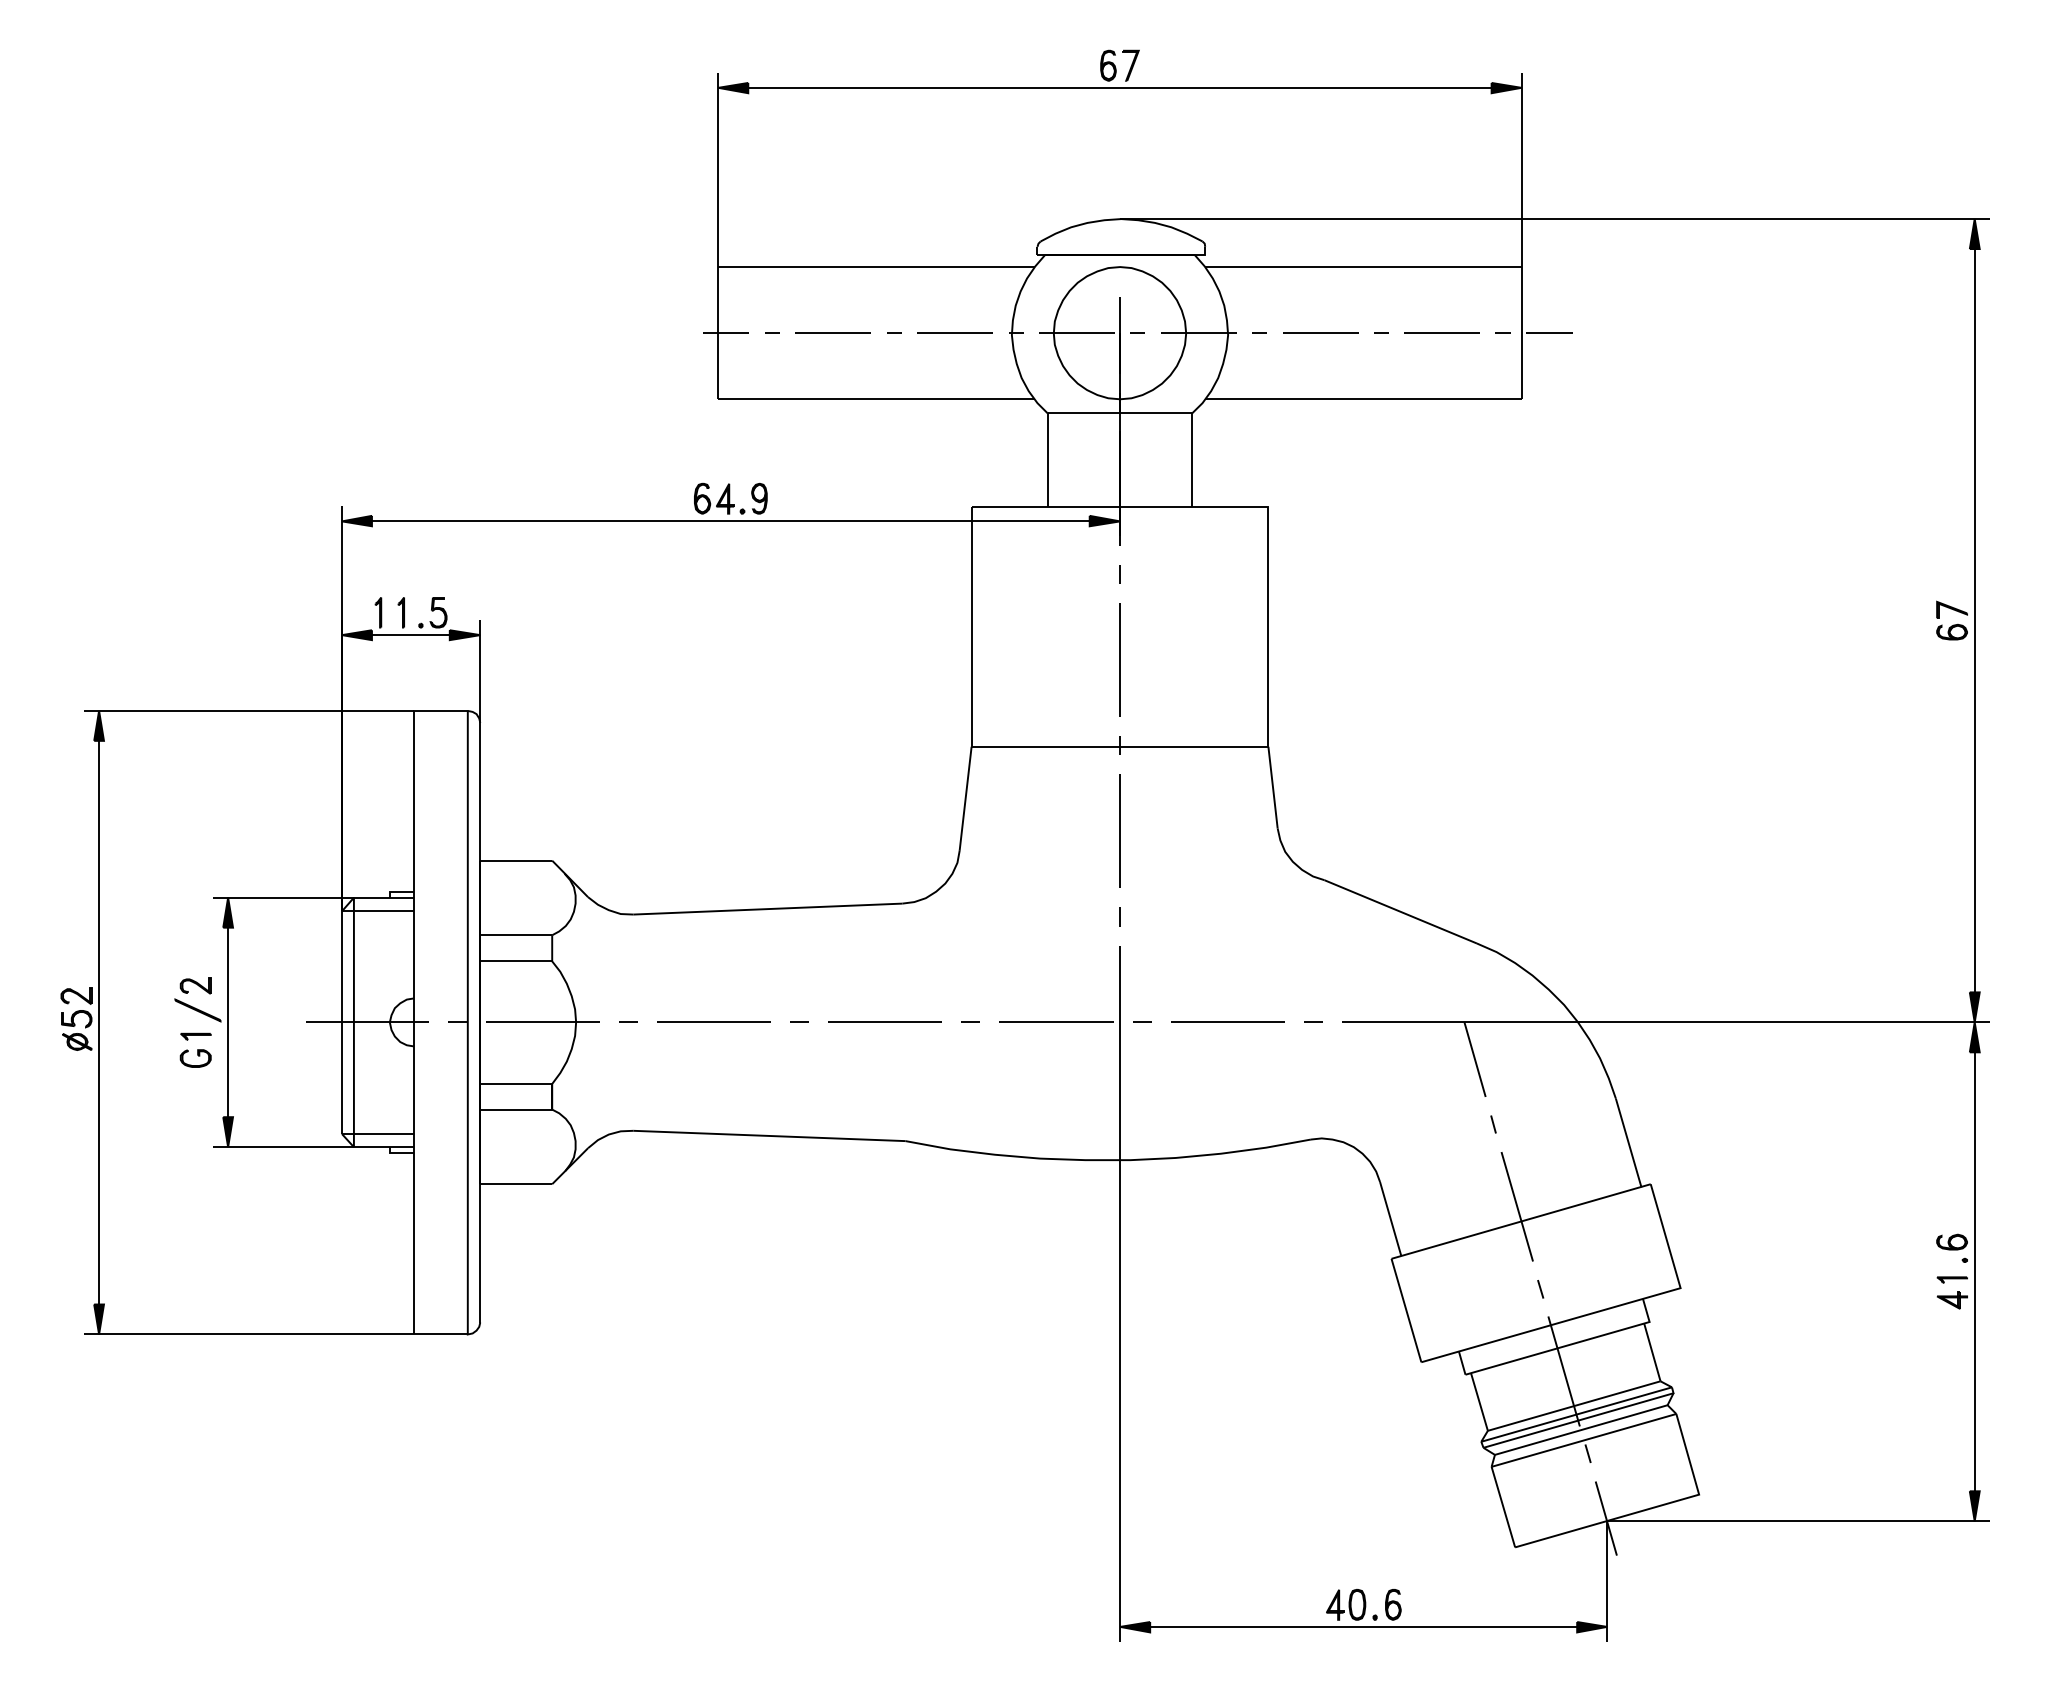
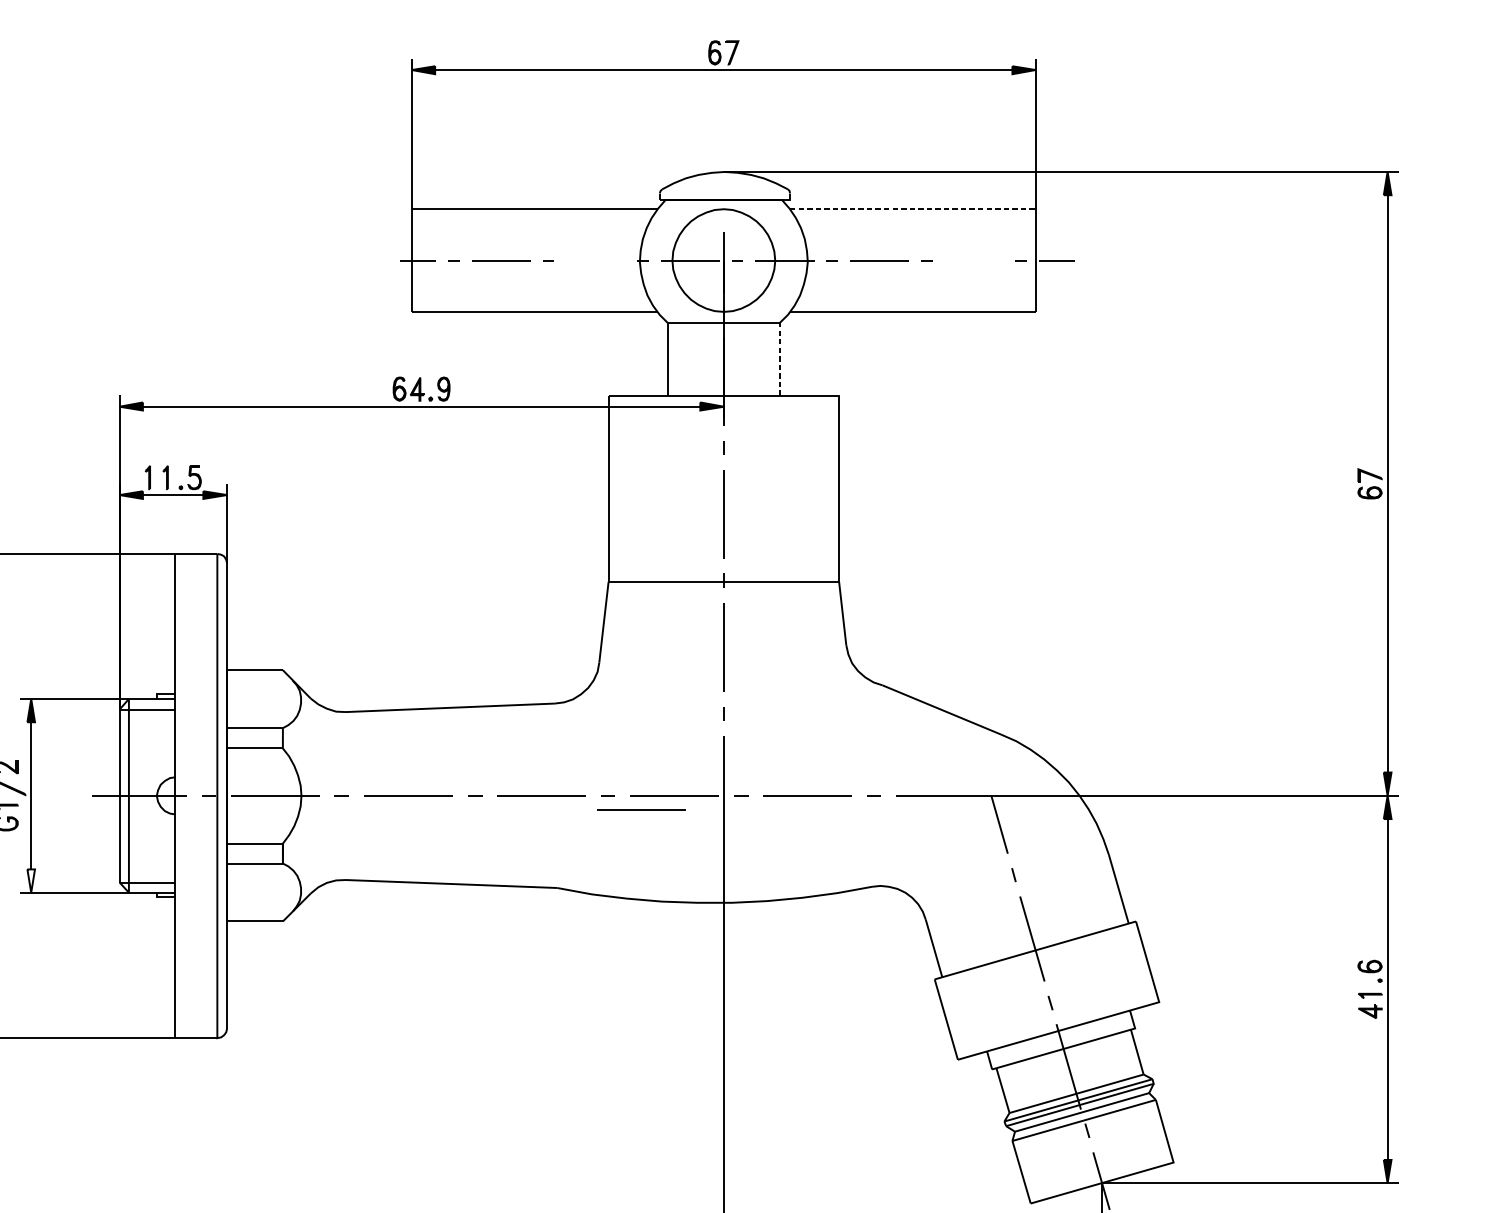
line: (1363, 267) -> (912, 209), solid -> dashed
line: (954, 332) -> (595, 260), removed
line: (1441, 332) -> (973, 260), removed
line: (1192, 460) -> (780, 359), solid -> dashed
line: (1013, 1039) -> (641, 809), added
fill: (228, 1132) -> (31, 881), removed

